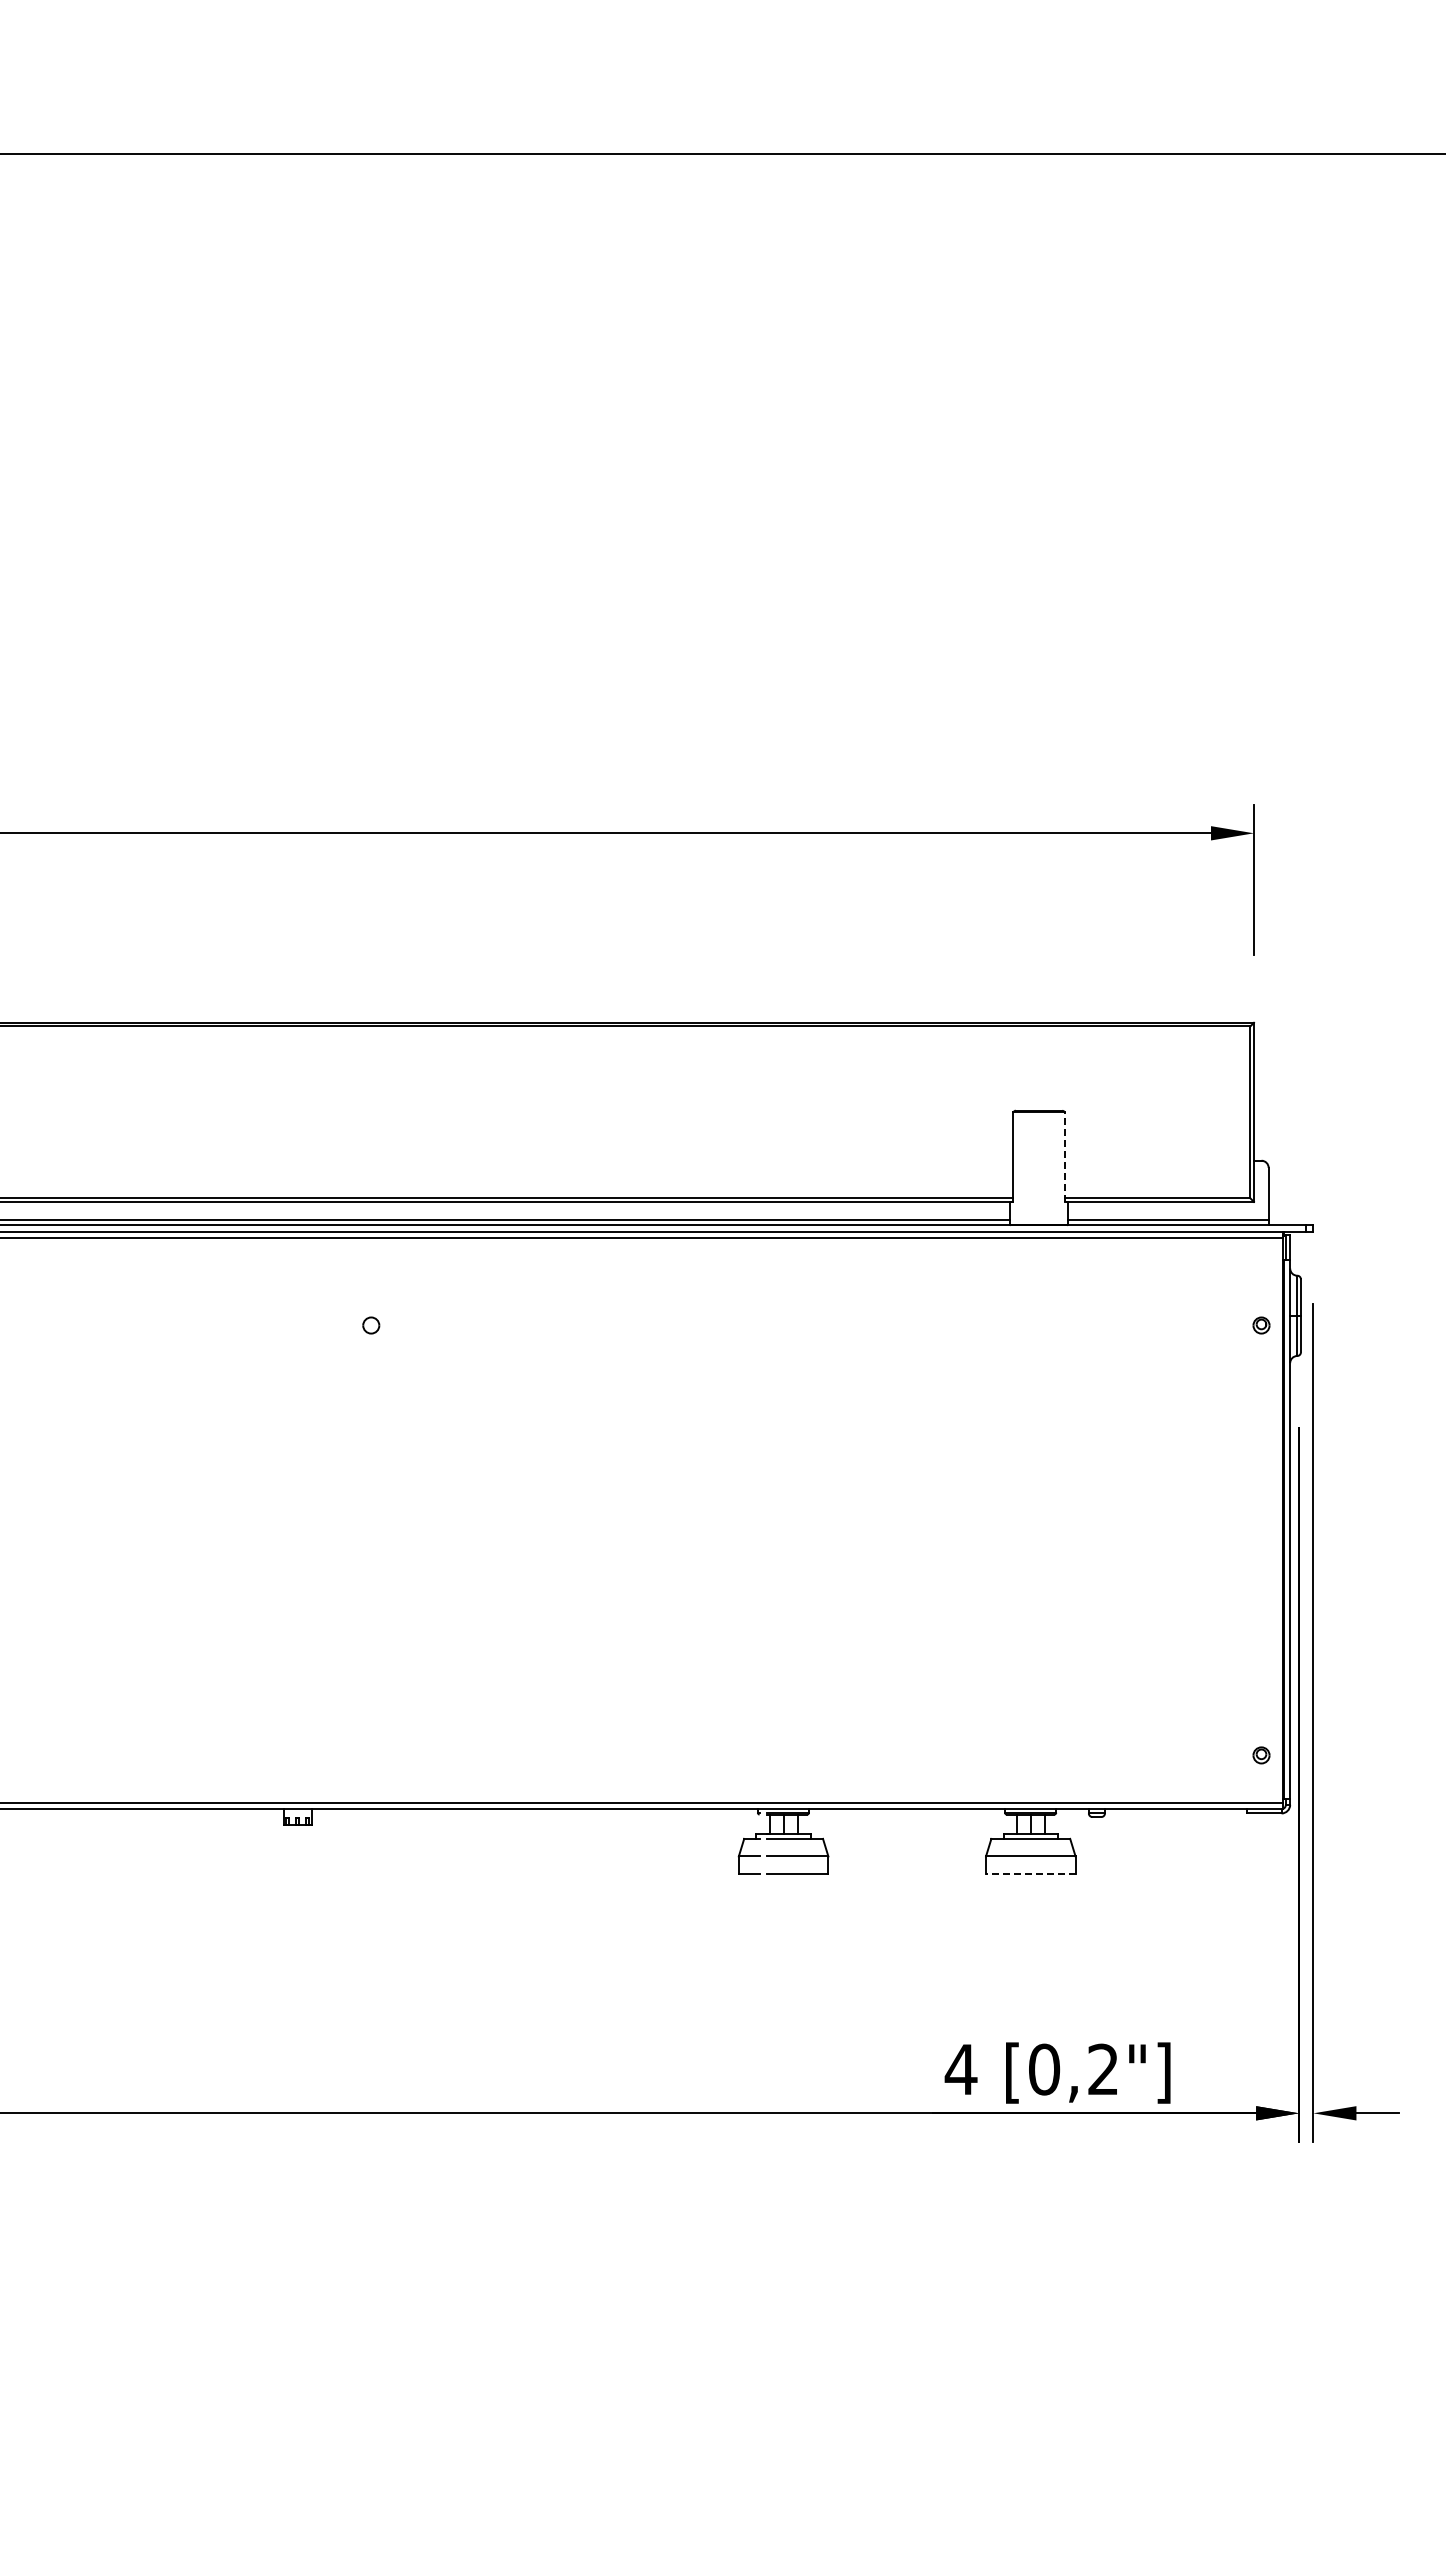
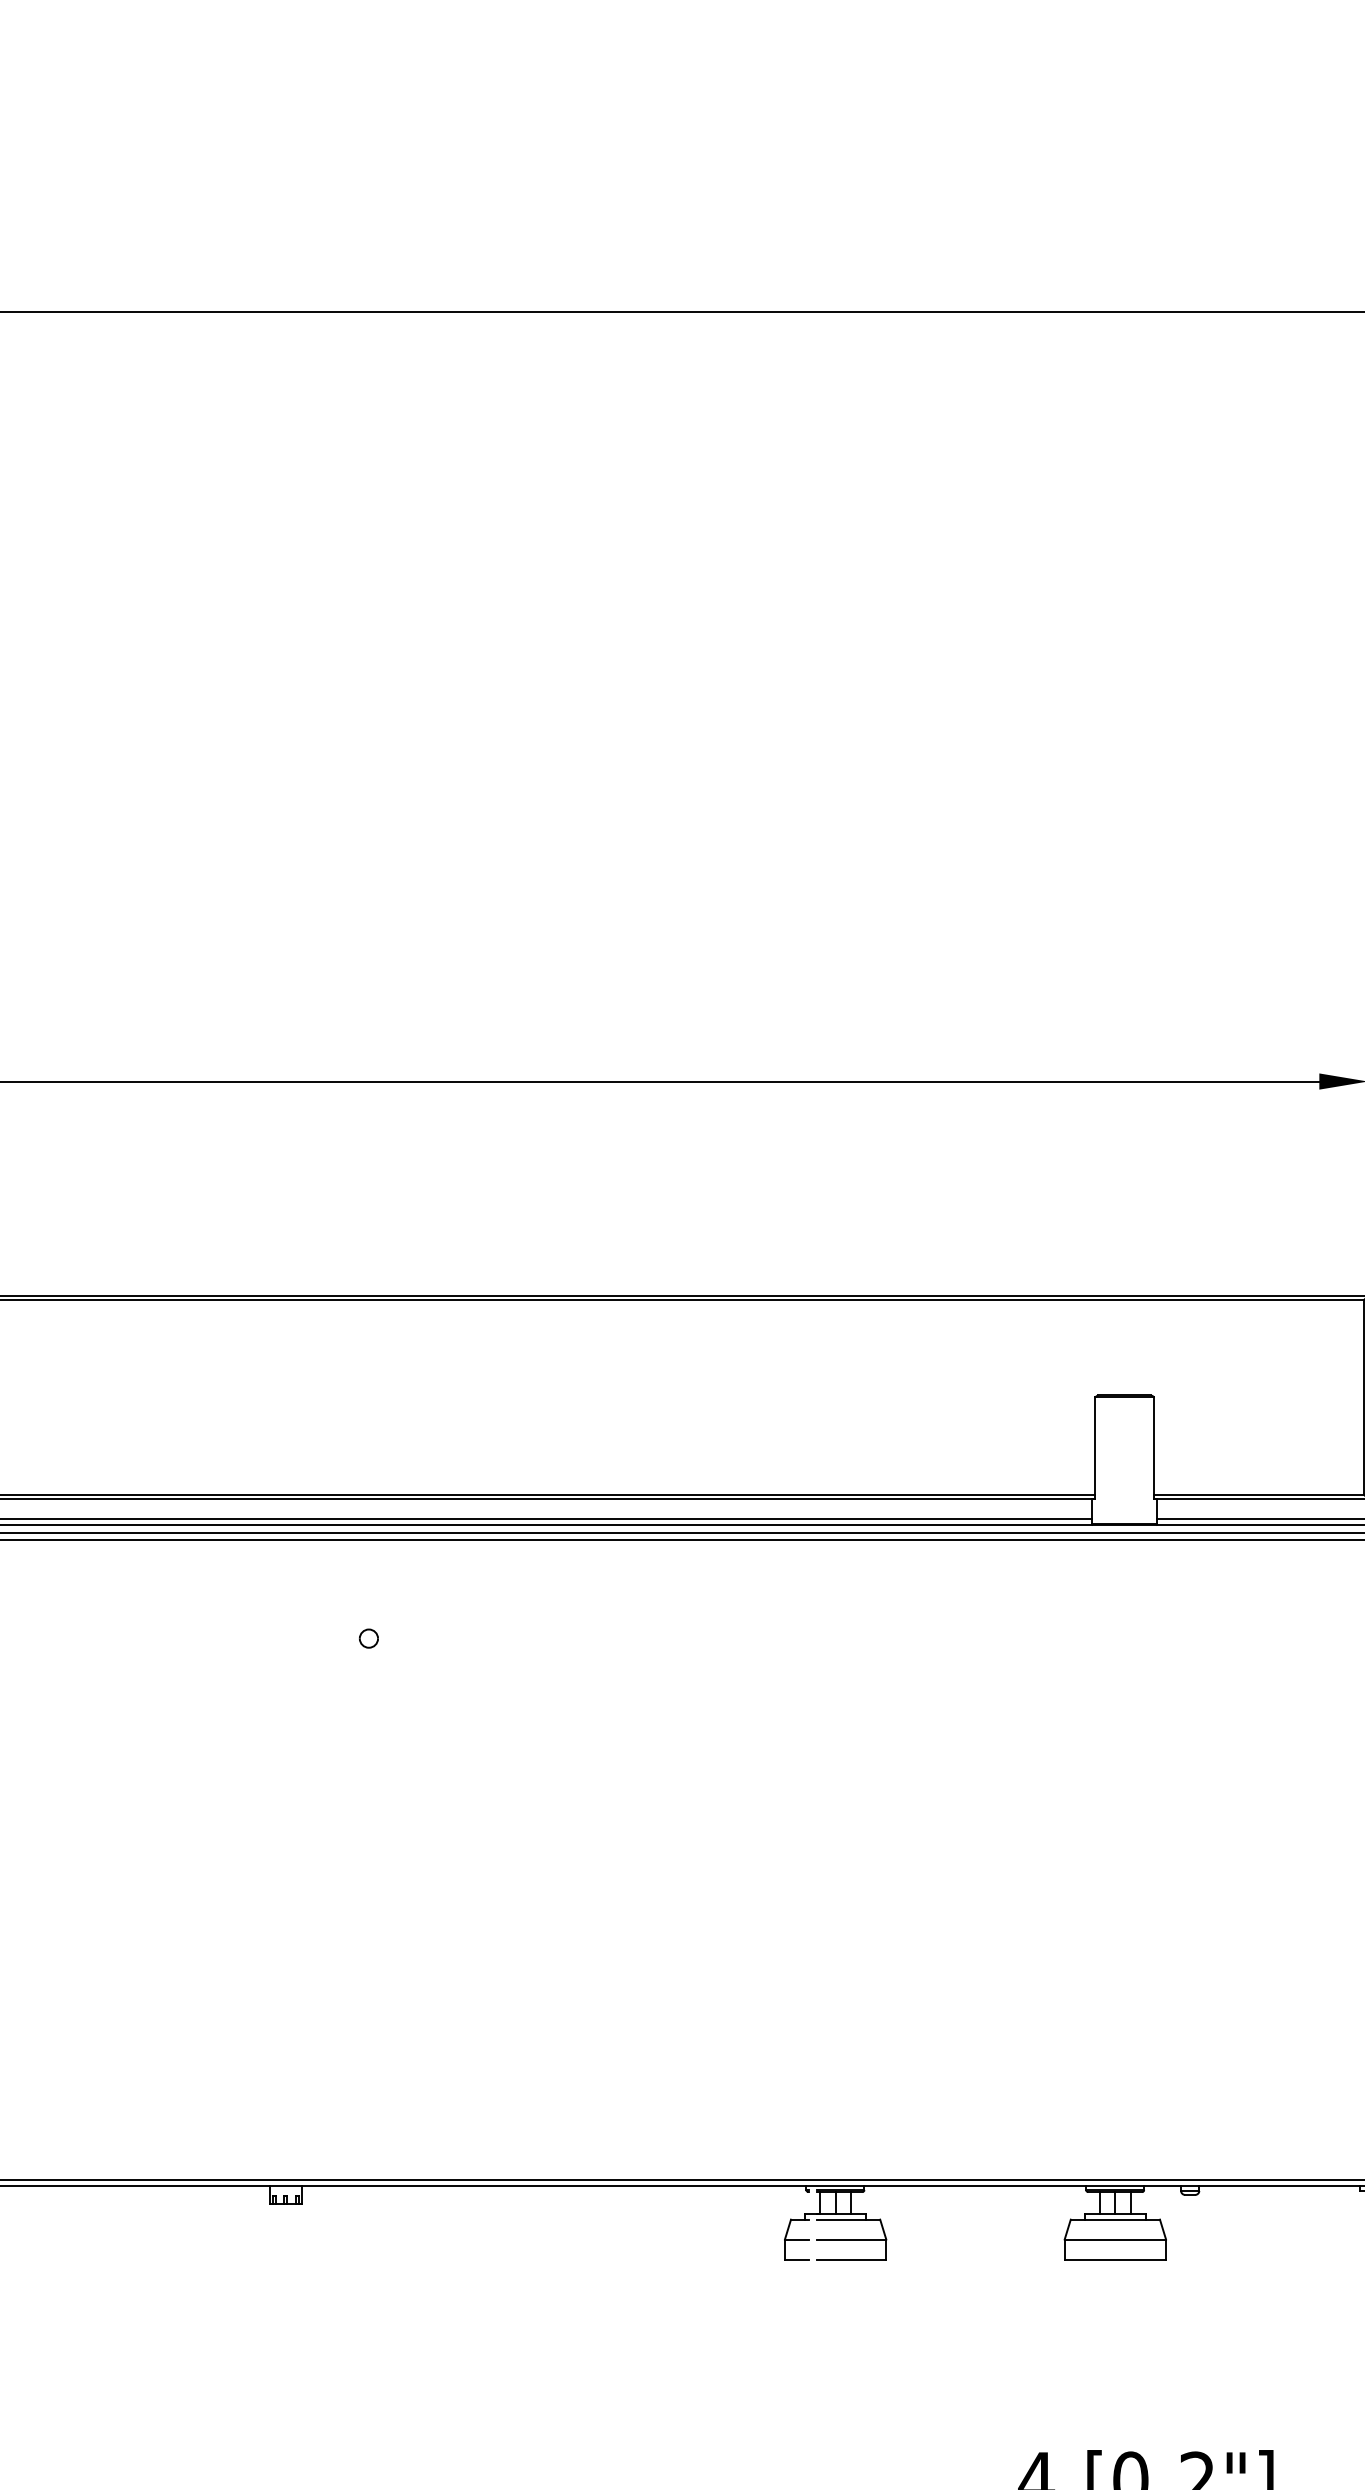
line: (1065, 1157) -> (1154, 1448), dashed -> solid
line: (1030, 1874) -> (1115, 2259), dashed -> solid

